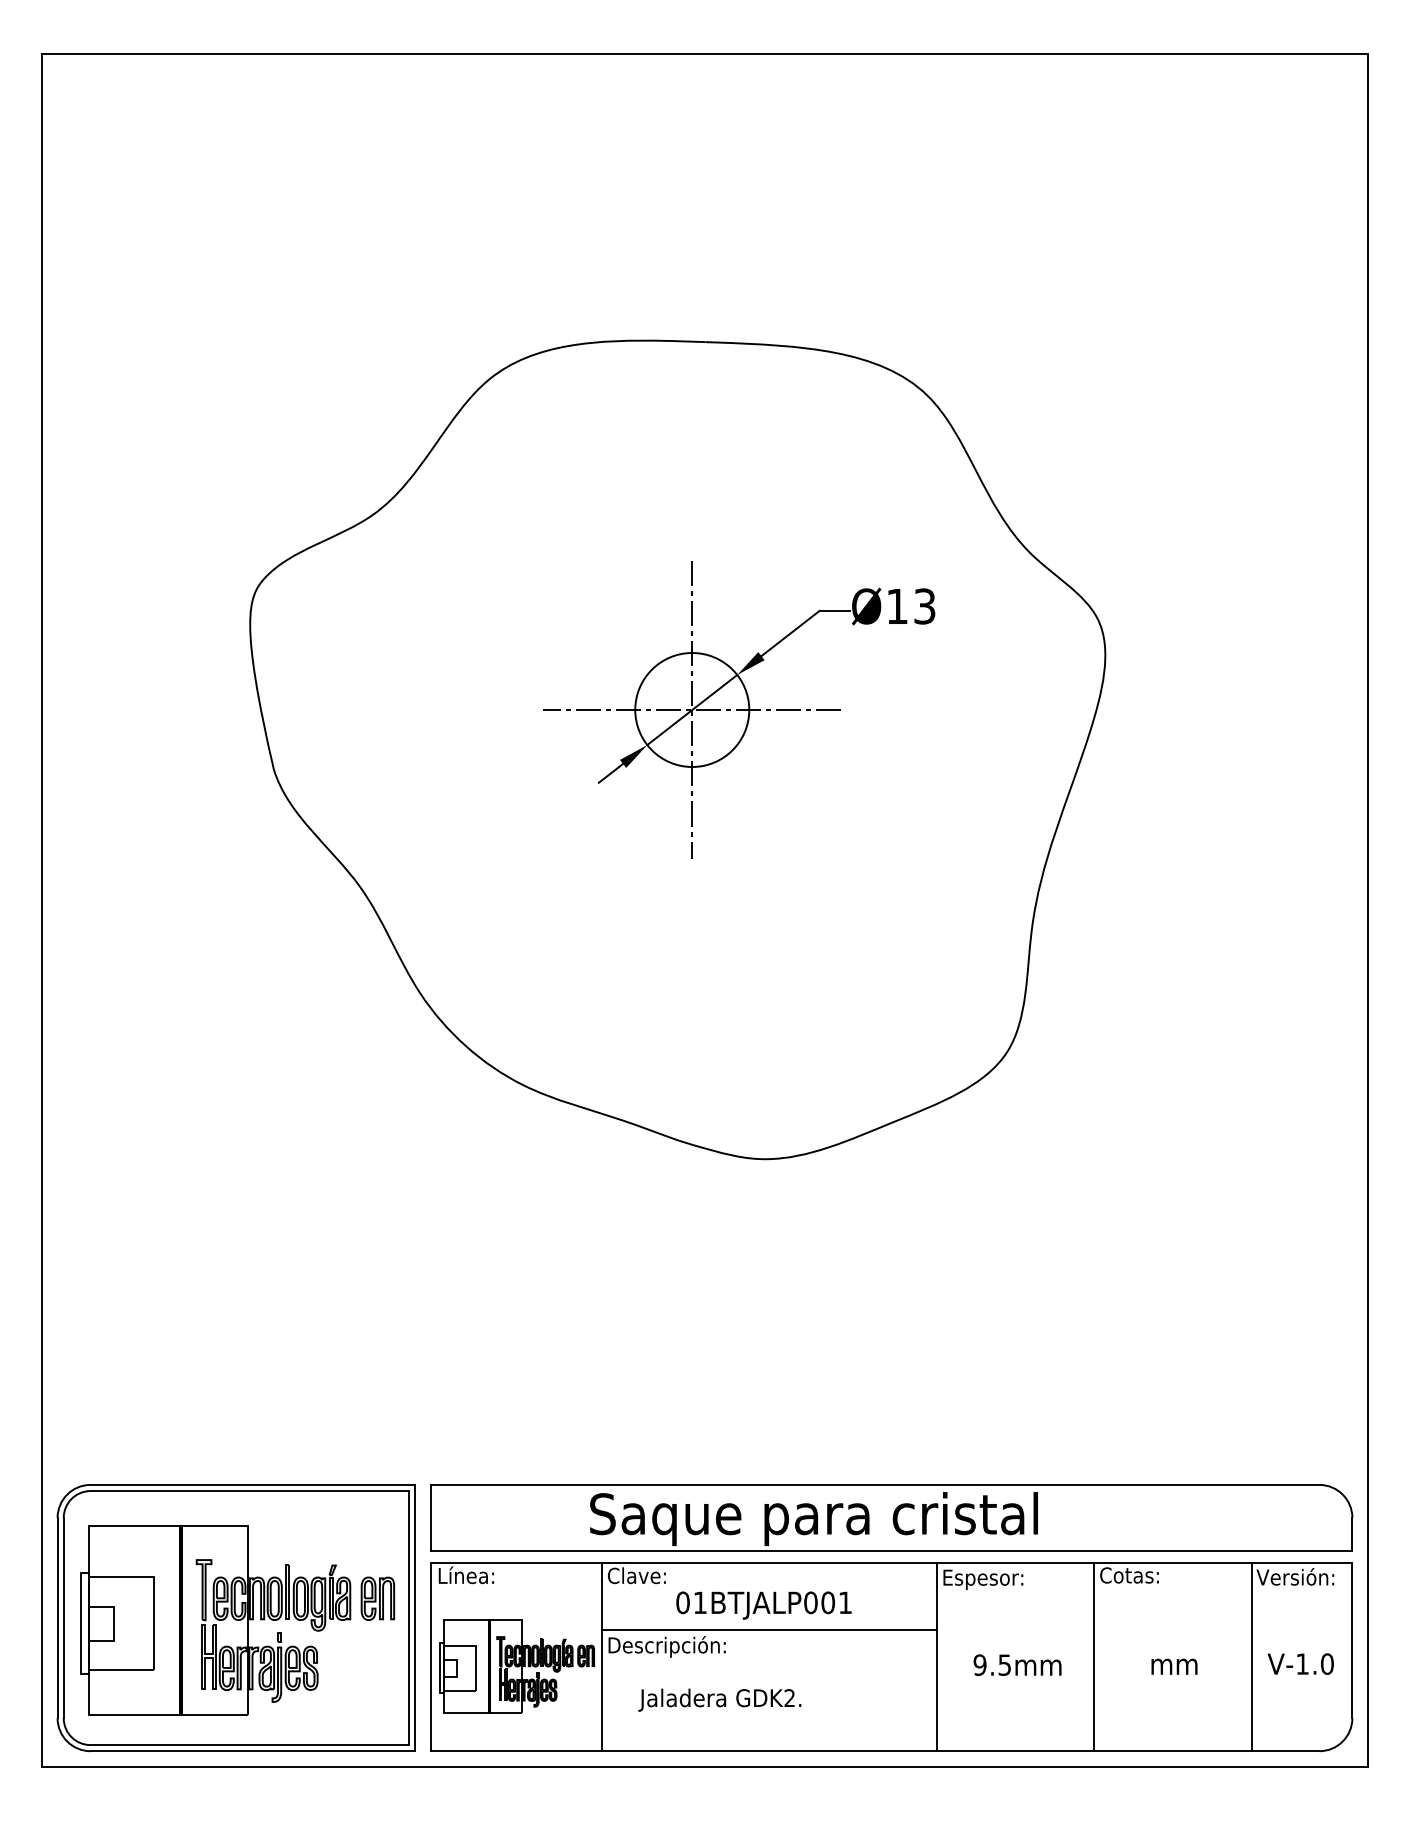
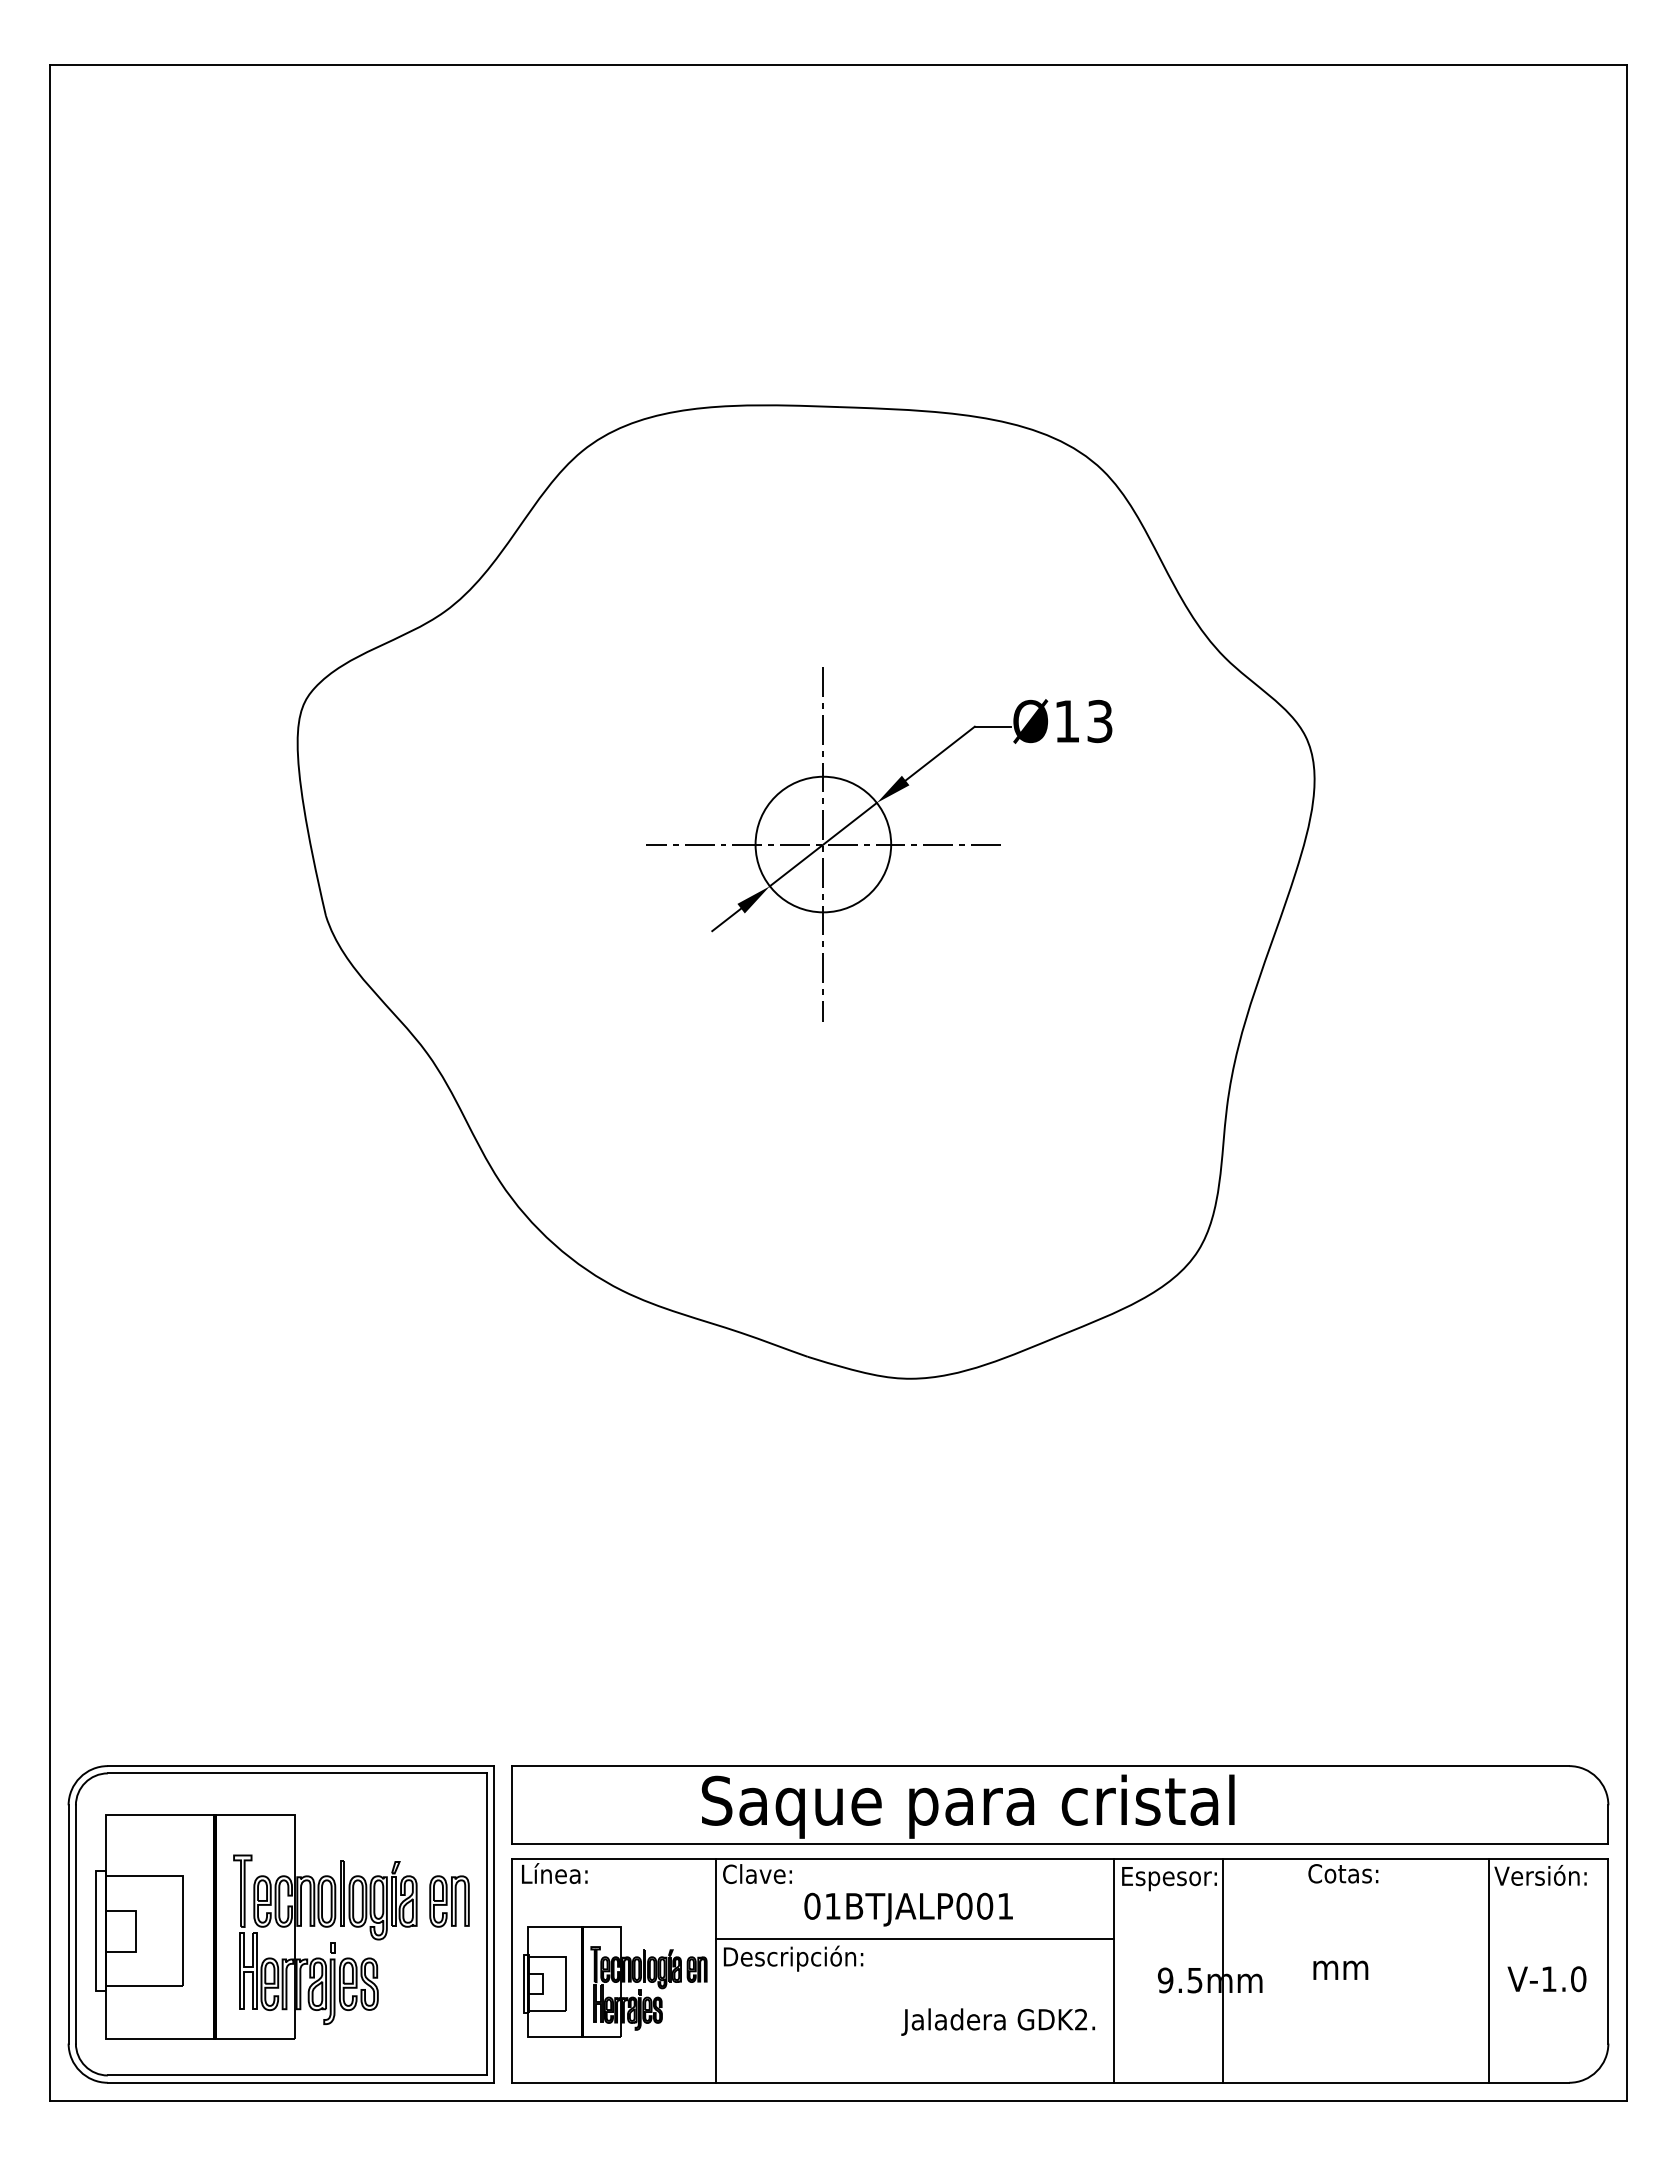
line: (1094, 1656) -> (1223, 1970), moved
text: (1174, 1666) -> (1340, 1969), moved
text: (719, 1699) -> (997, 2021), moved

